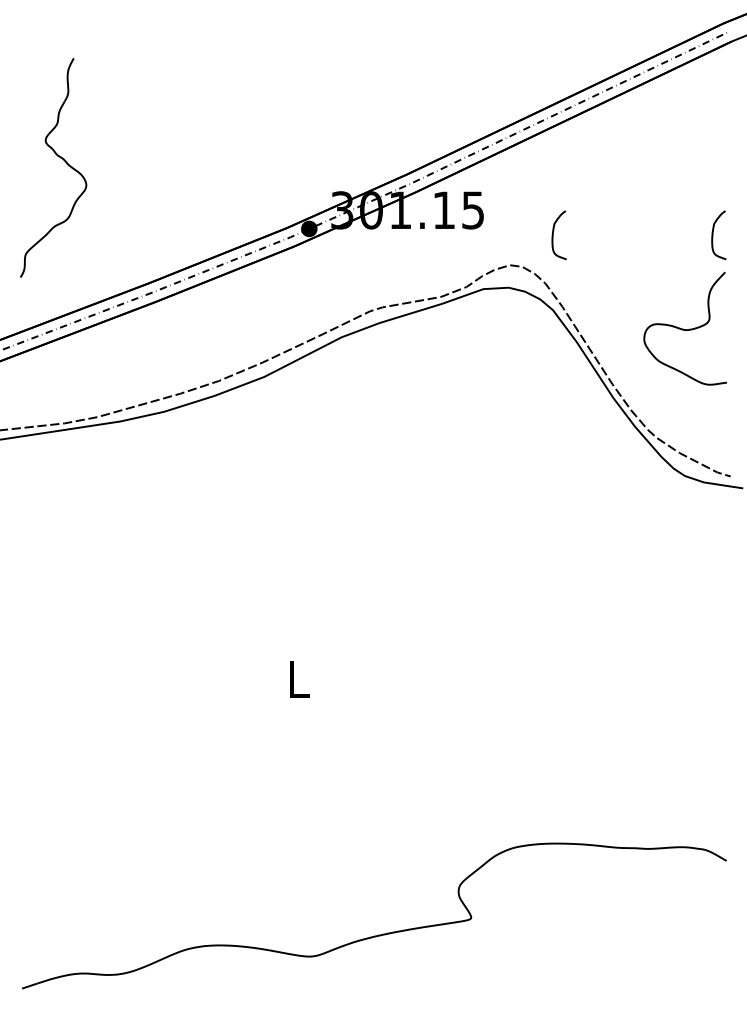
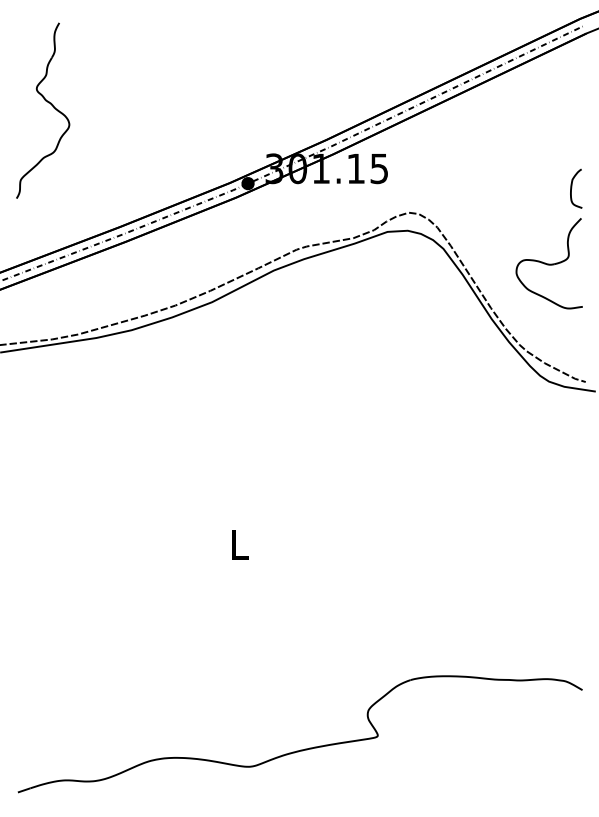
part: (60, 158) -> (48, 103), moved
curve: (554, 234) -> (444, 188), removed

